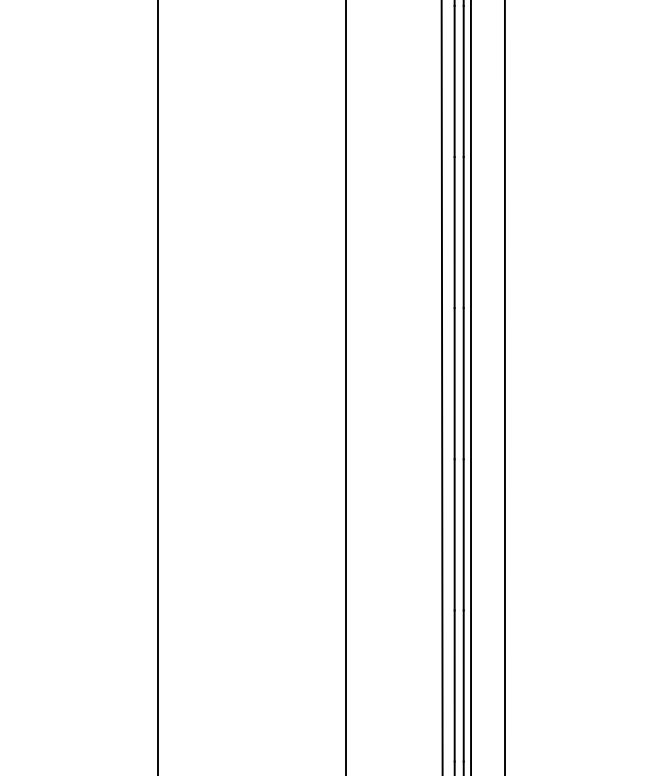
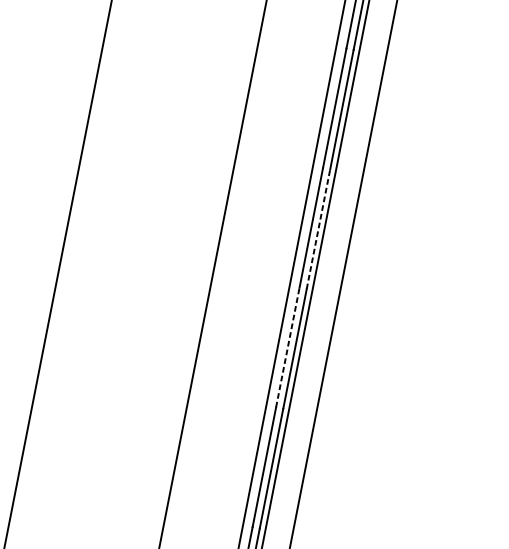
line: (463, 383) -> (318, 229), solid -> dashed
line: (454, 534) -> (287, 347), solid -> dashed

